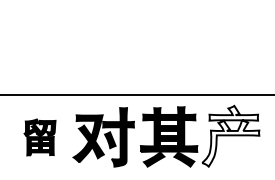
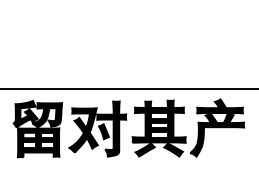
fill: (230, 135) -> (216, 127), added
part: (39, 137) -> (37, 129), size x1.67

